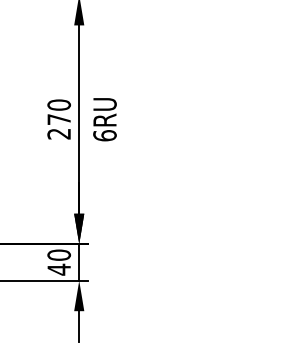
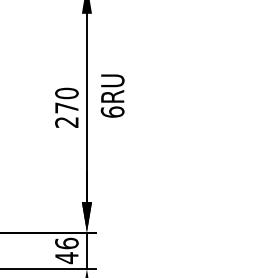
text: (104, 119) -> (112, 95), moved
text: (58, 254) -> (66, 242), 40 -> 46

